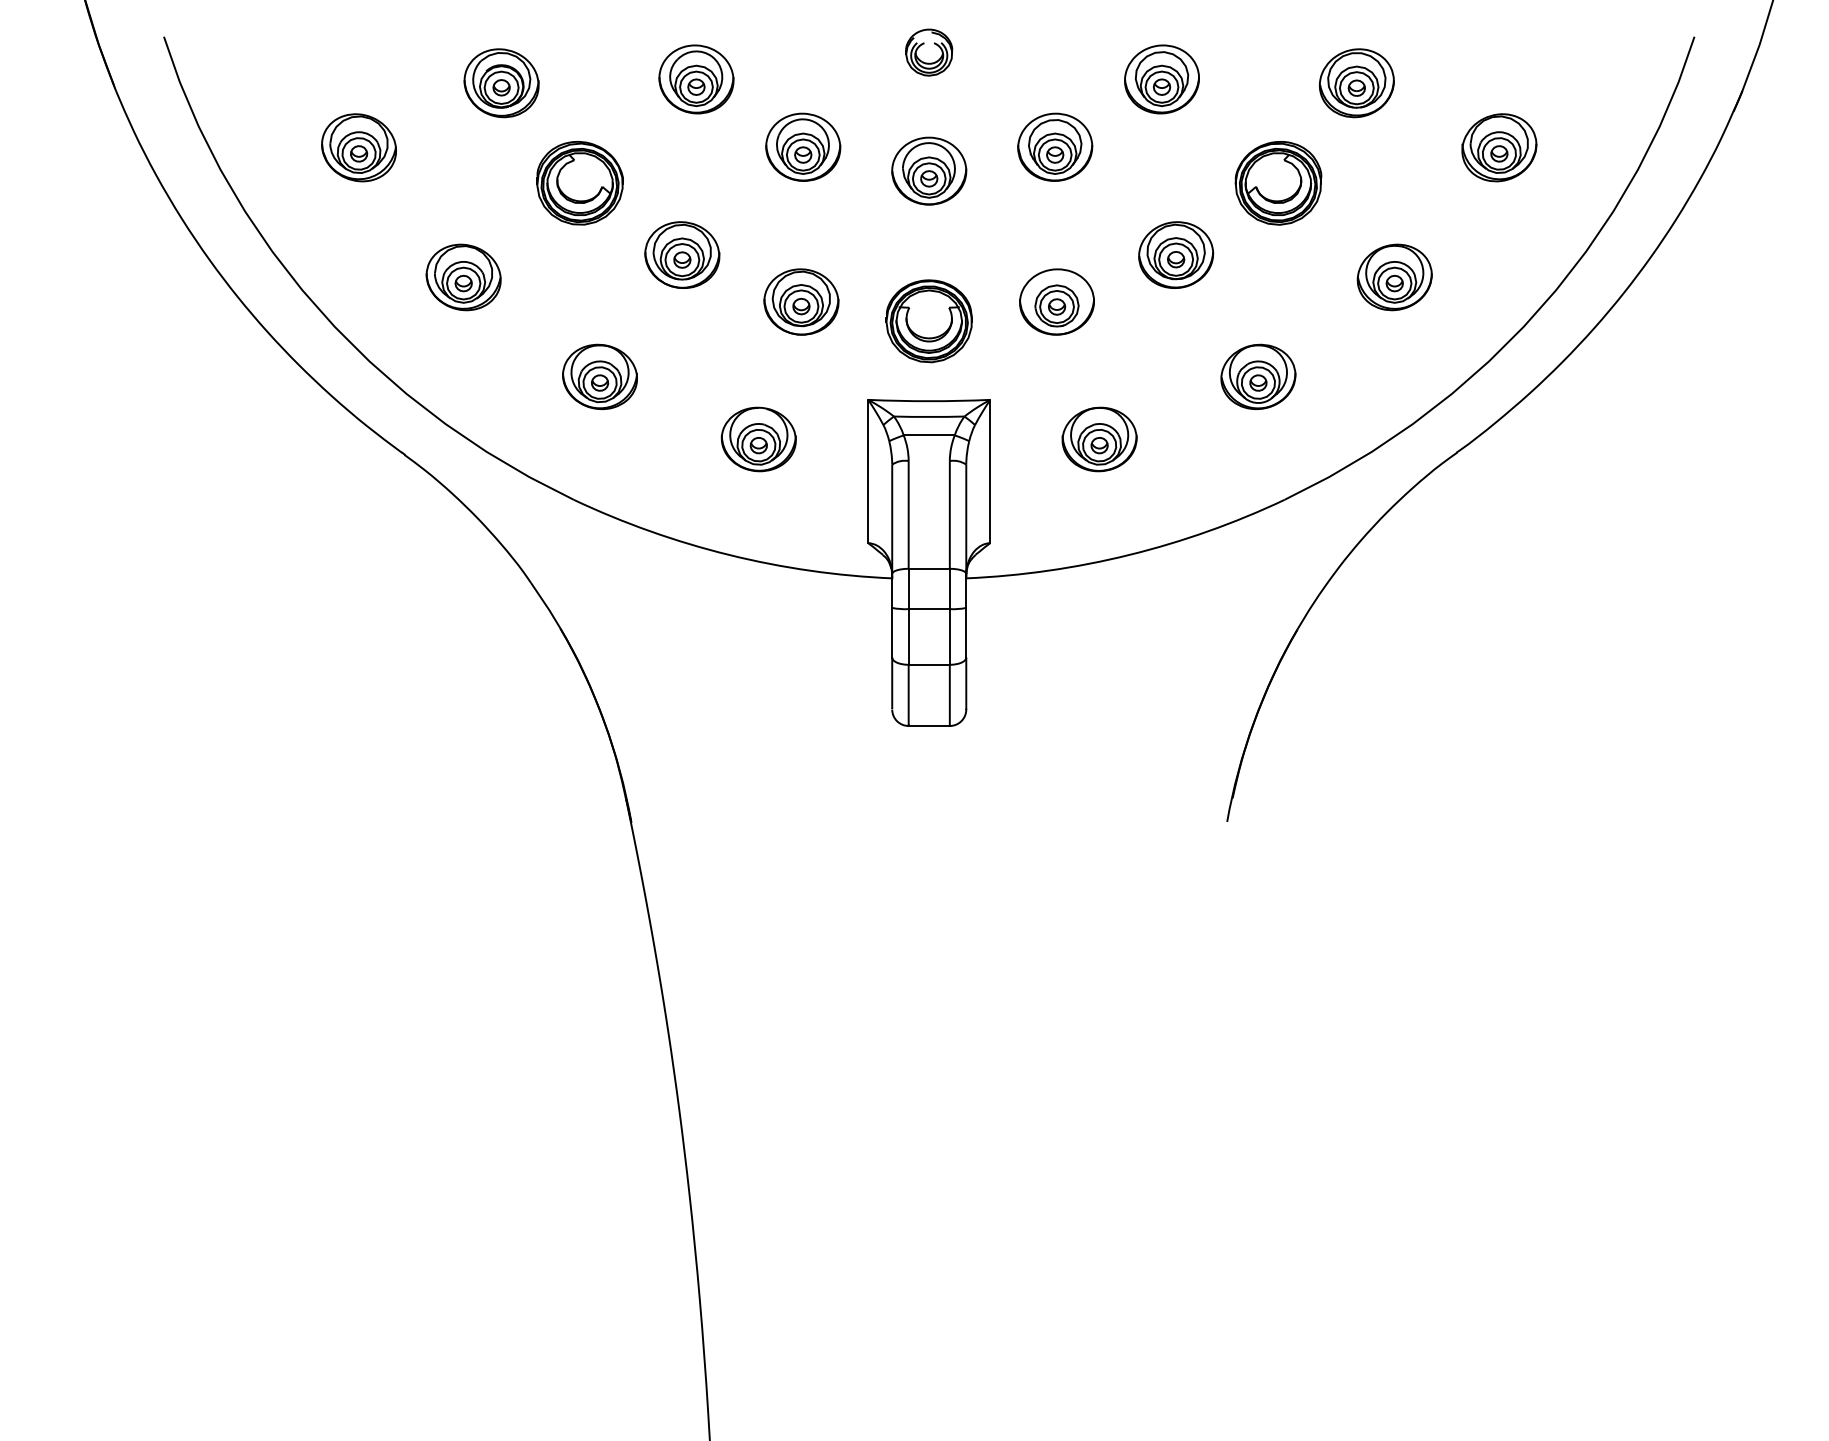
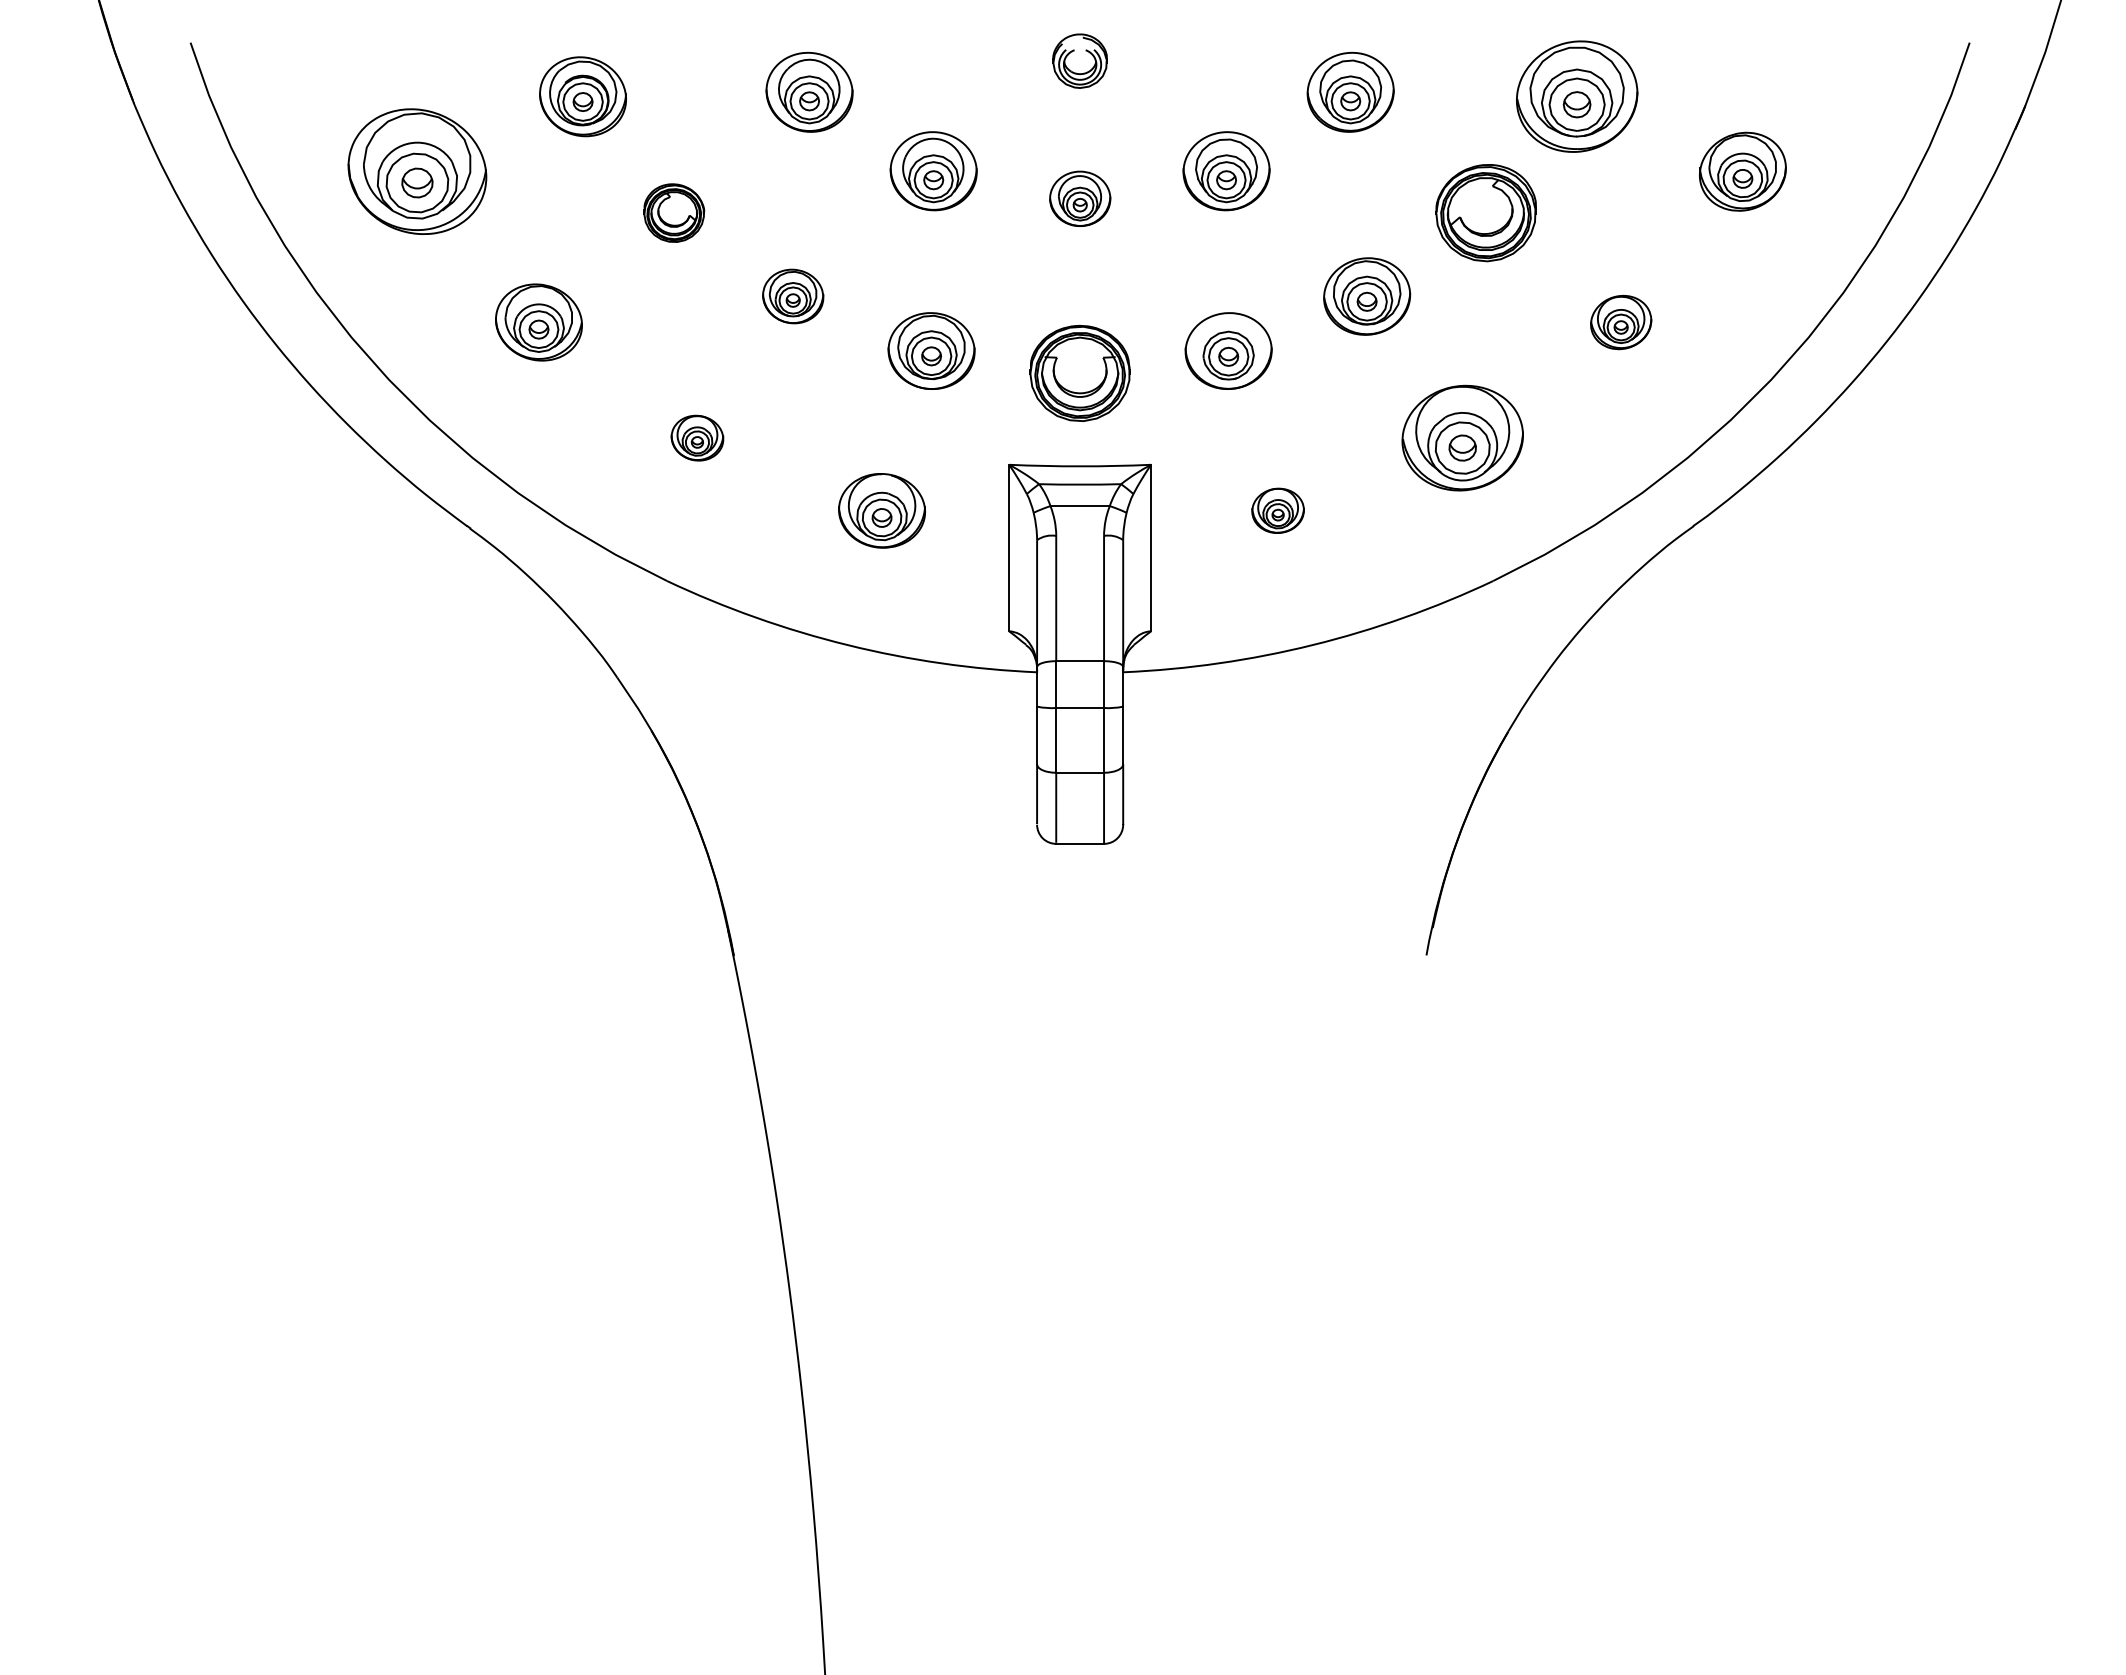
part: (1356, 83) -> (1576, 97), size x1.4
part: (358, 147) -> (416, 171), size x1.6
part: (929, 170) -> (1080, 198), size x0.7
part: (579, 183) -> (673, 213), size x0.6
part: (682, 254) -> (793, 295), size x0.7
part: (1394, 277) -> (1620, 322), size x0.7
part: (599, 376) -> (696, 437), size x0.6
part: (1258, 376) -> (1462, 437), size x1.4
part: (1099, 439) -> (1278, 510), size x0.6

